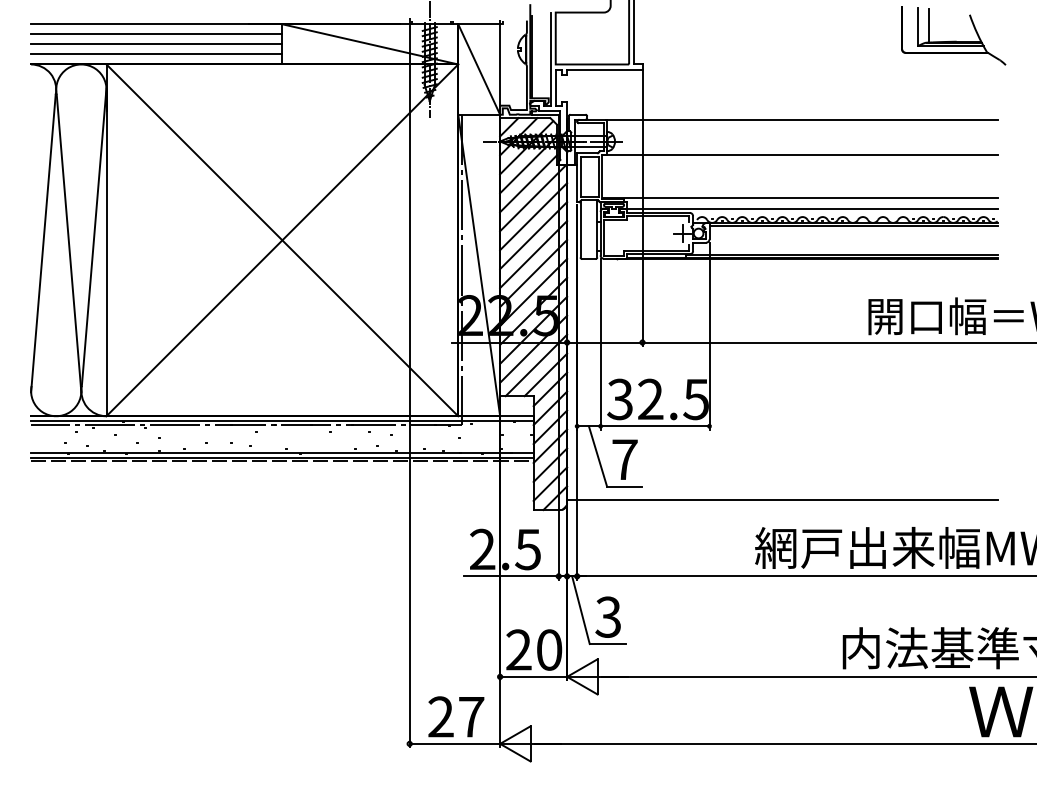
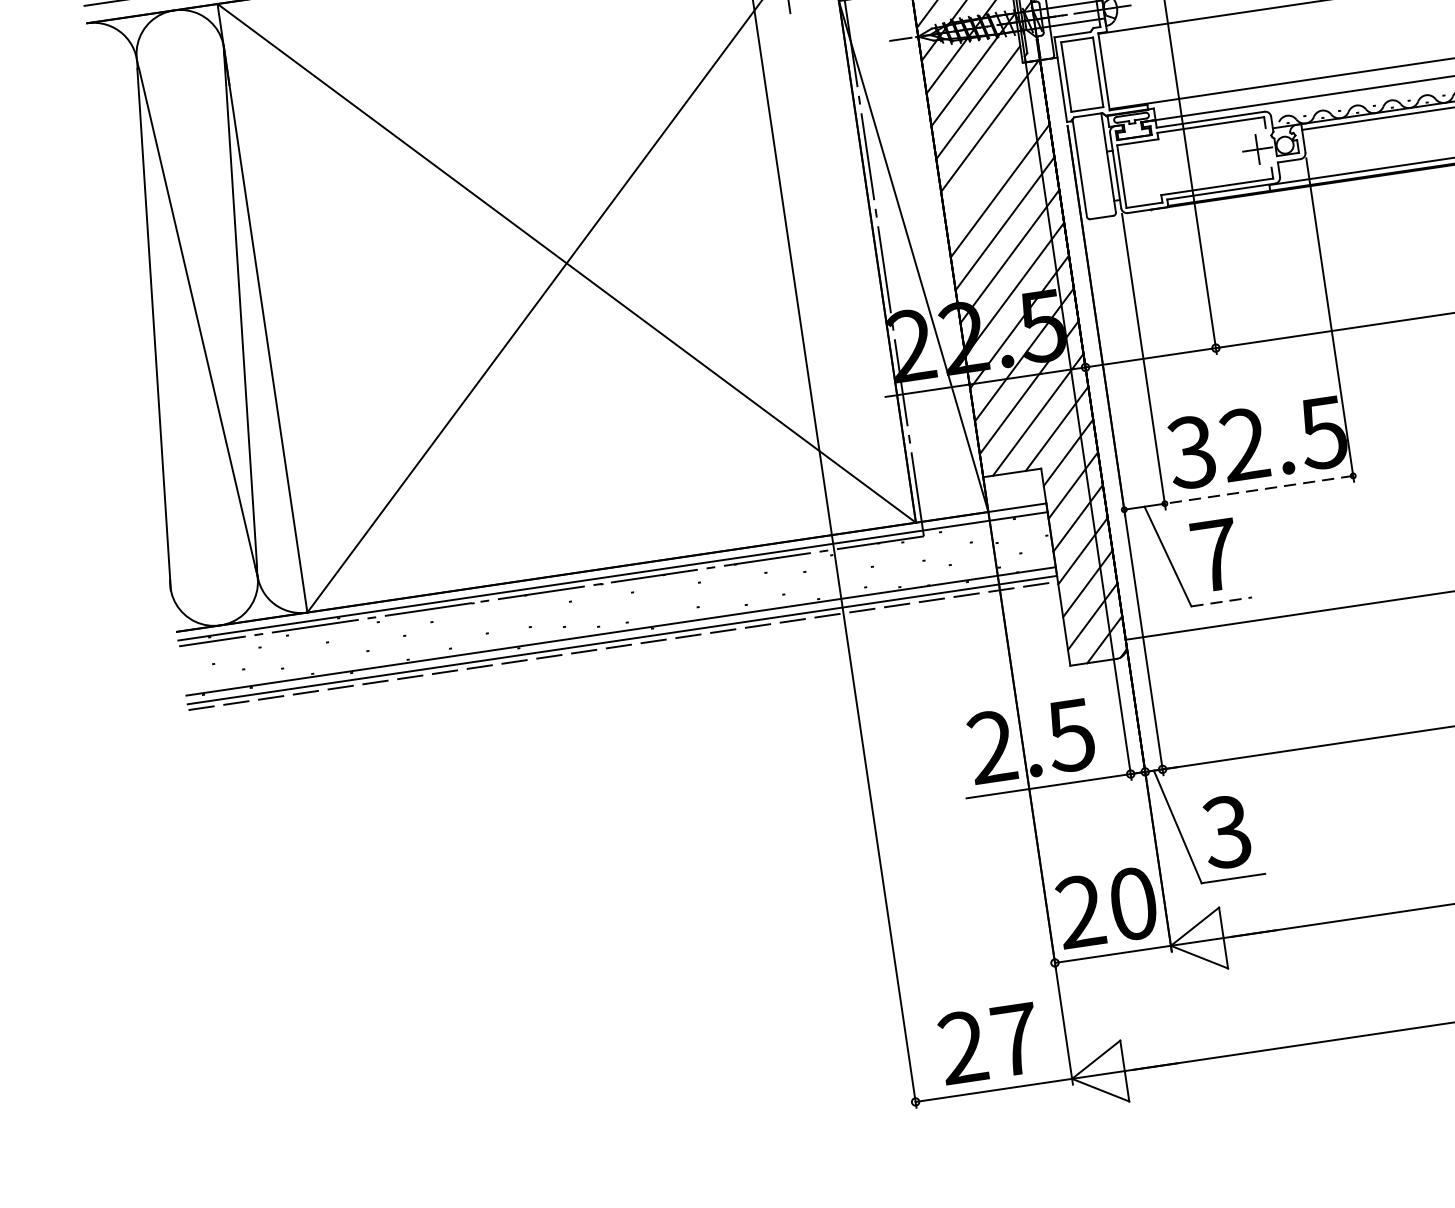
line: (533, 216) -> (995, 157), removed
line: (654, 426) -> (1258, 490), solid -> dashed
line: (624, 486) -> (1221, 601), solid -> dashed

